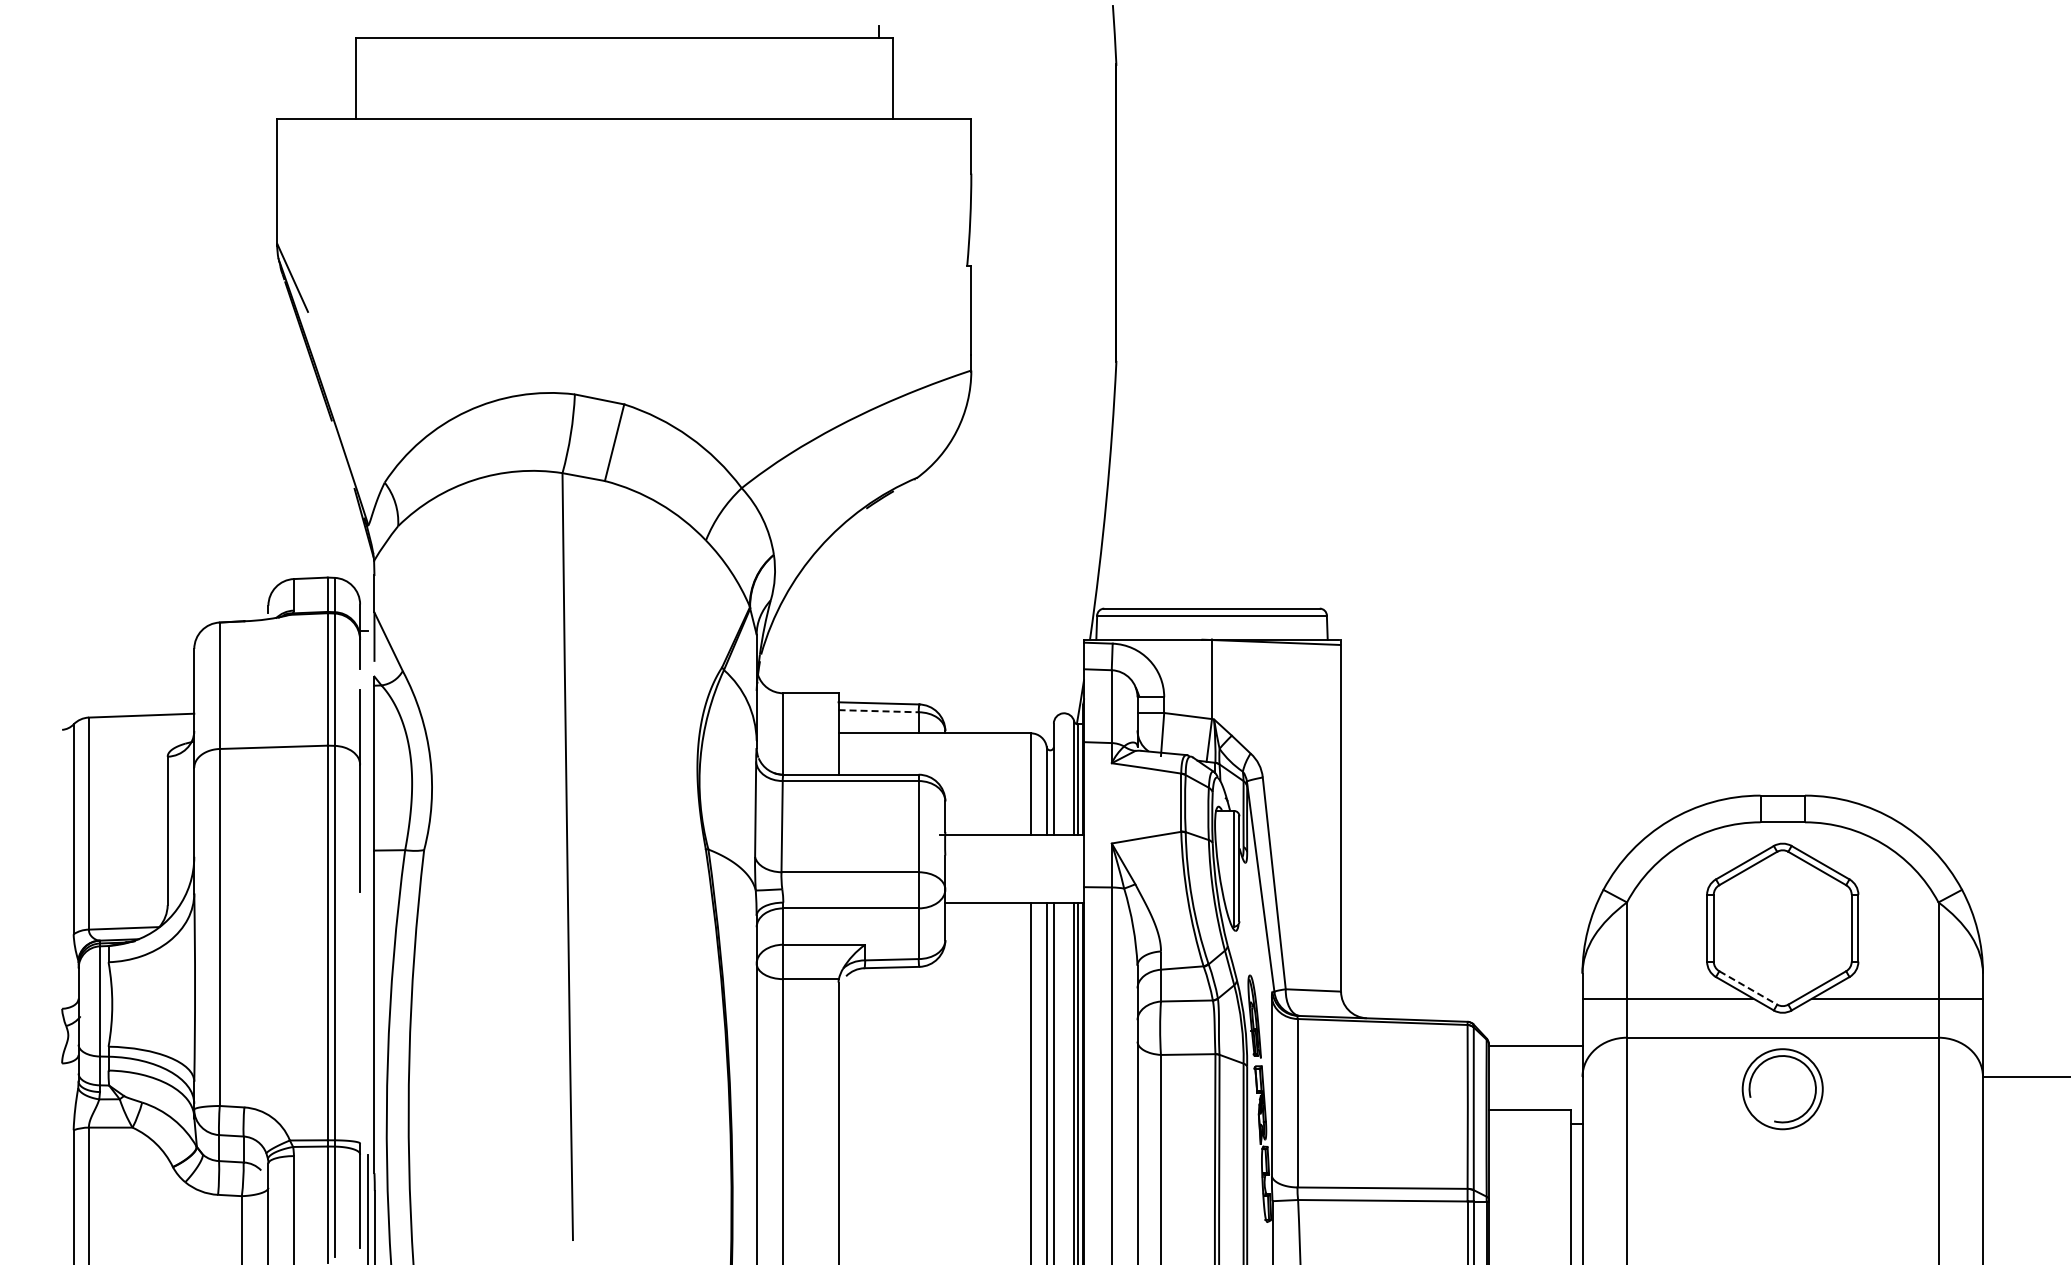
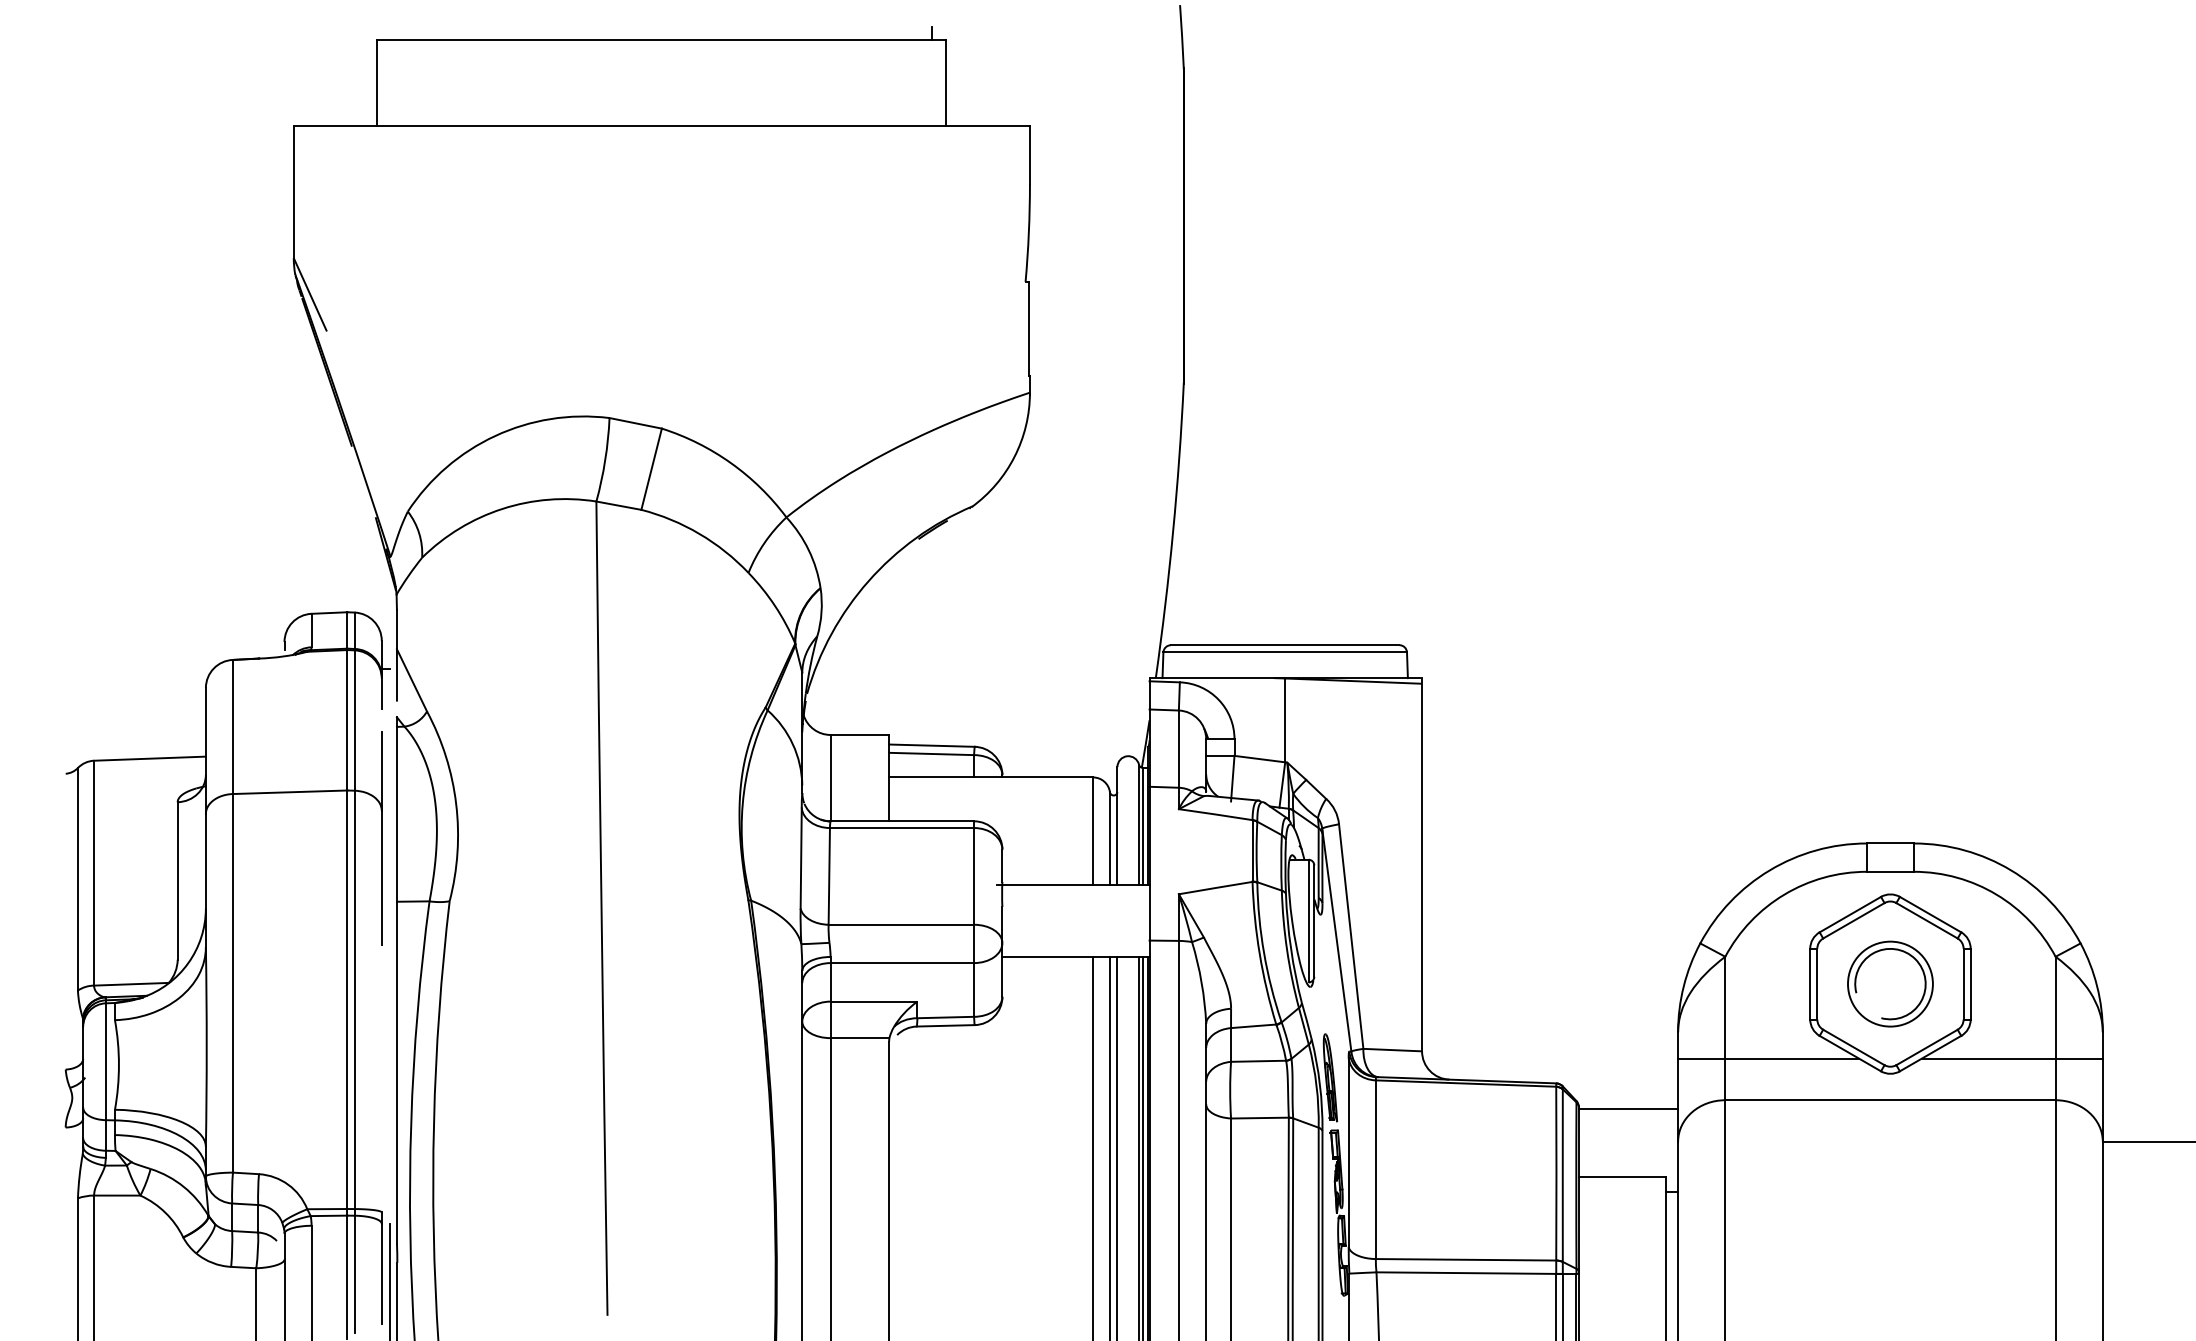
line: (879, 711) -> (932, 754), dashed -> solid
line: (1748, 988) -> (1854, 1048), dashed -> solid
part: (1782, 1089) -> (1890, 984), moved

